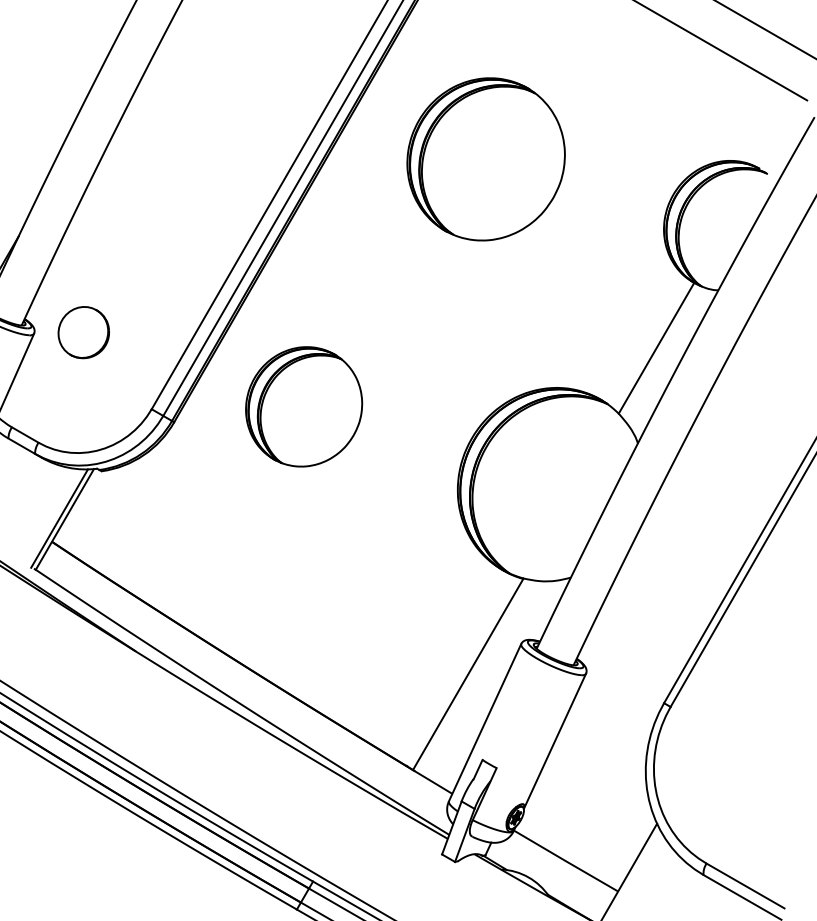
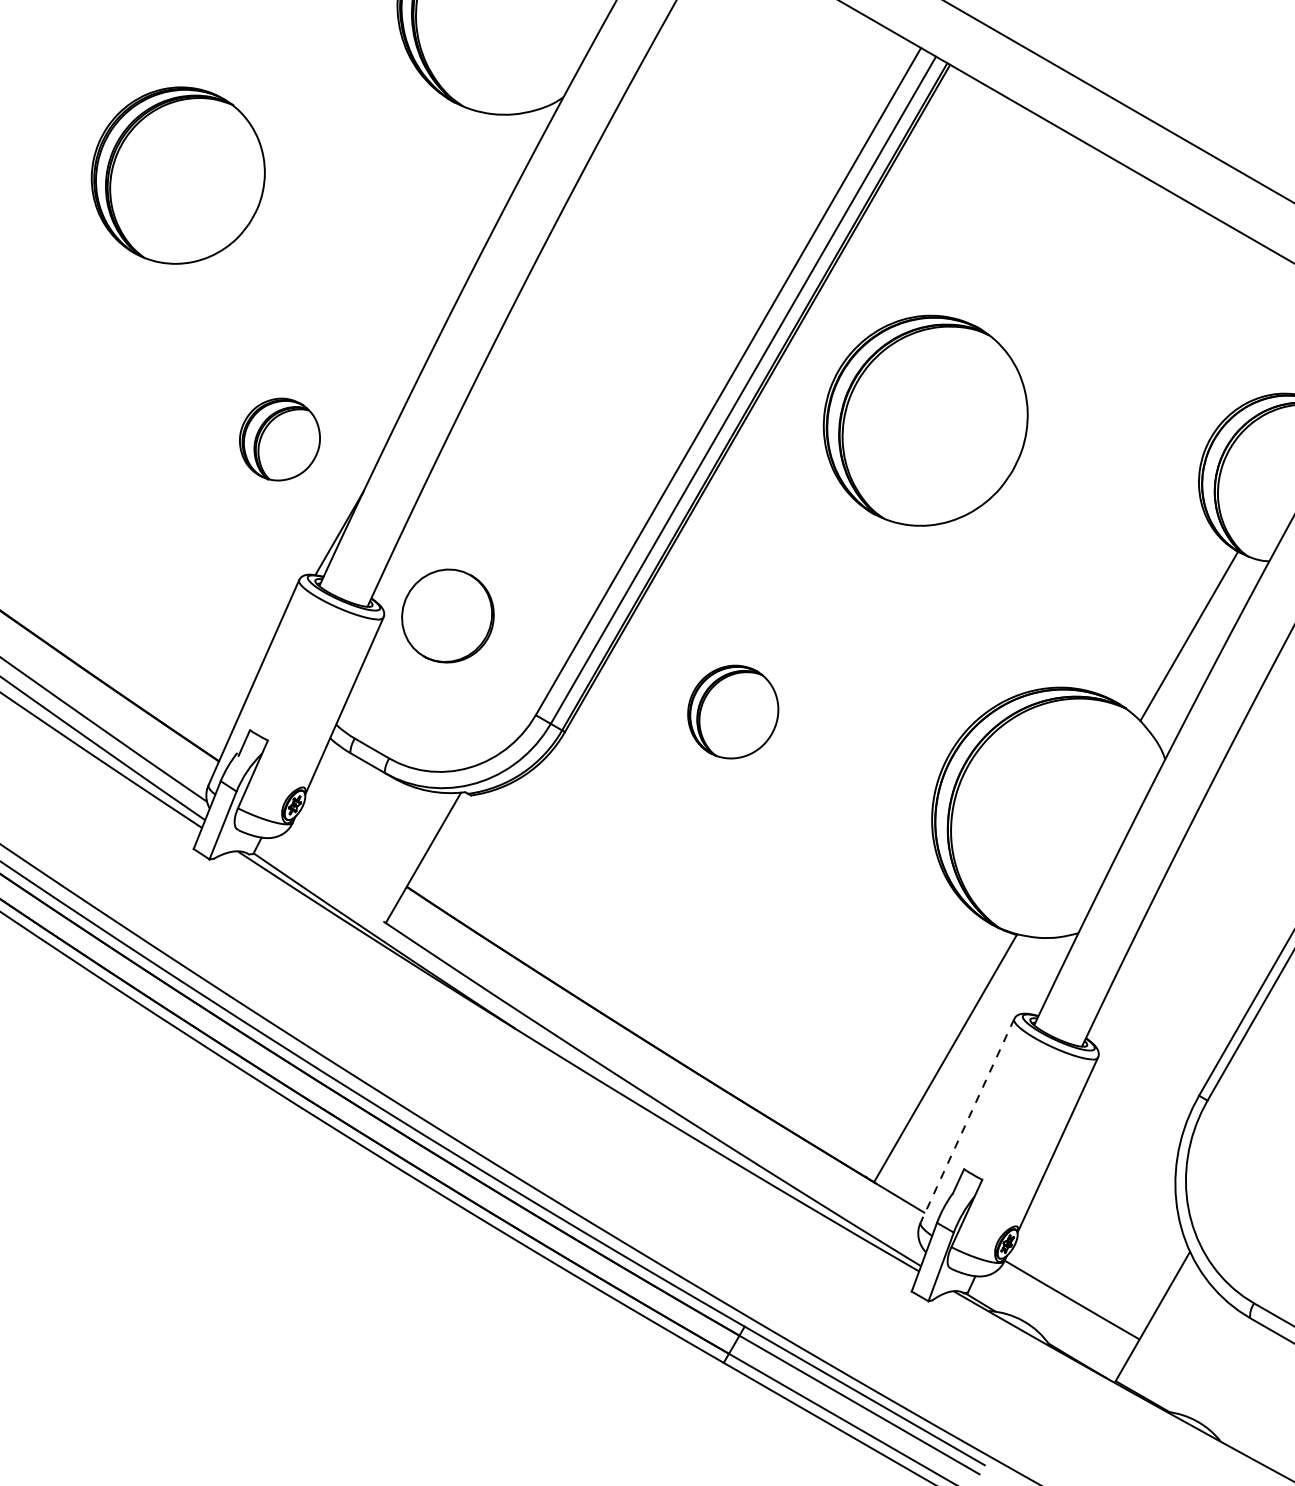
part: (485, 159) -> (925, 420), moved
part: (83, 332) -> (447, 615), size x1.4
part: (304, 406) -> (733, 711), size x0.6
line: (59, 518) -> (416, 856), removed
line: (485, 723) -> (967, 1121), solid -> dashed

